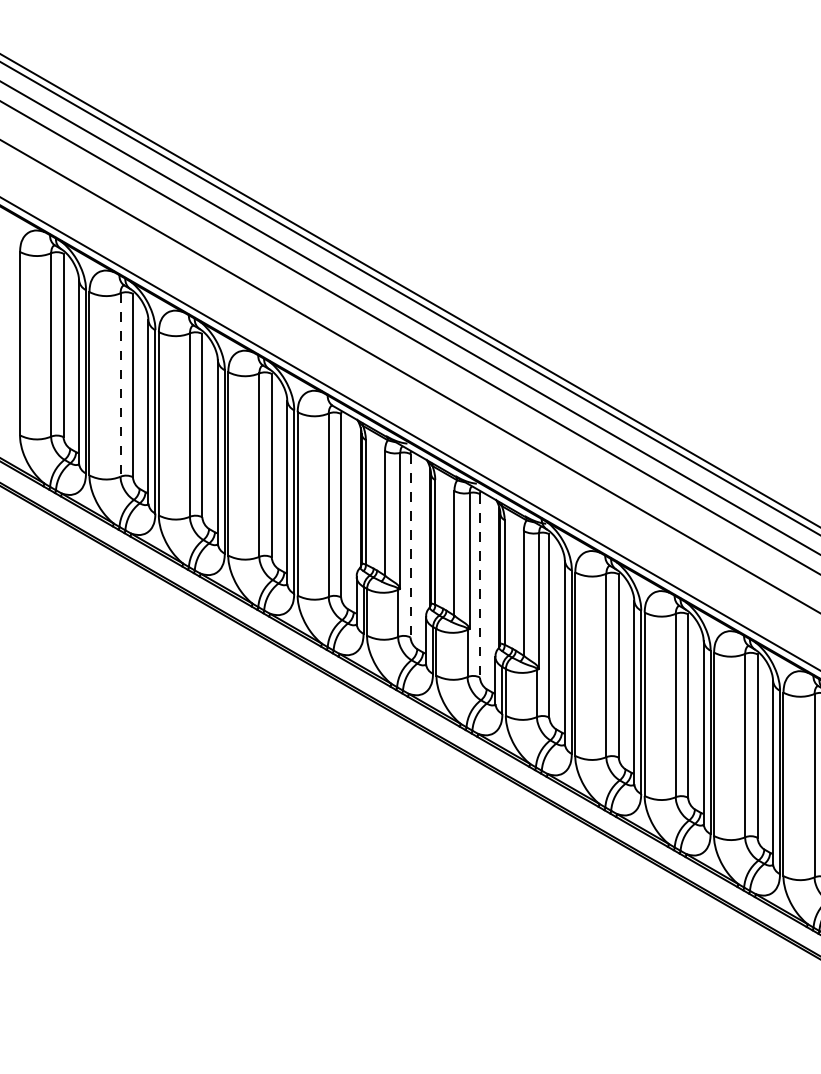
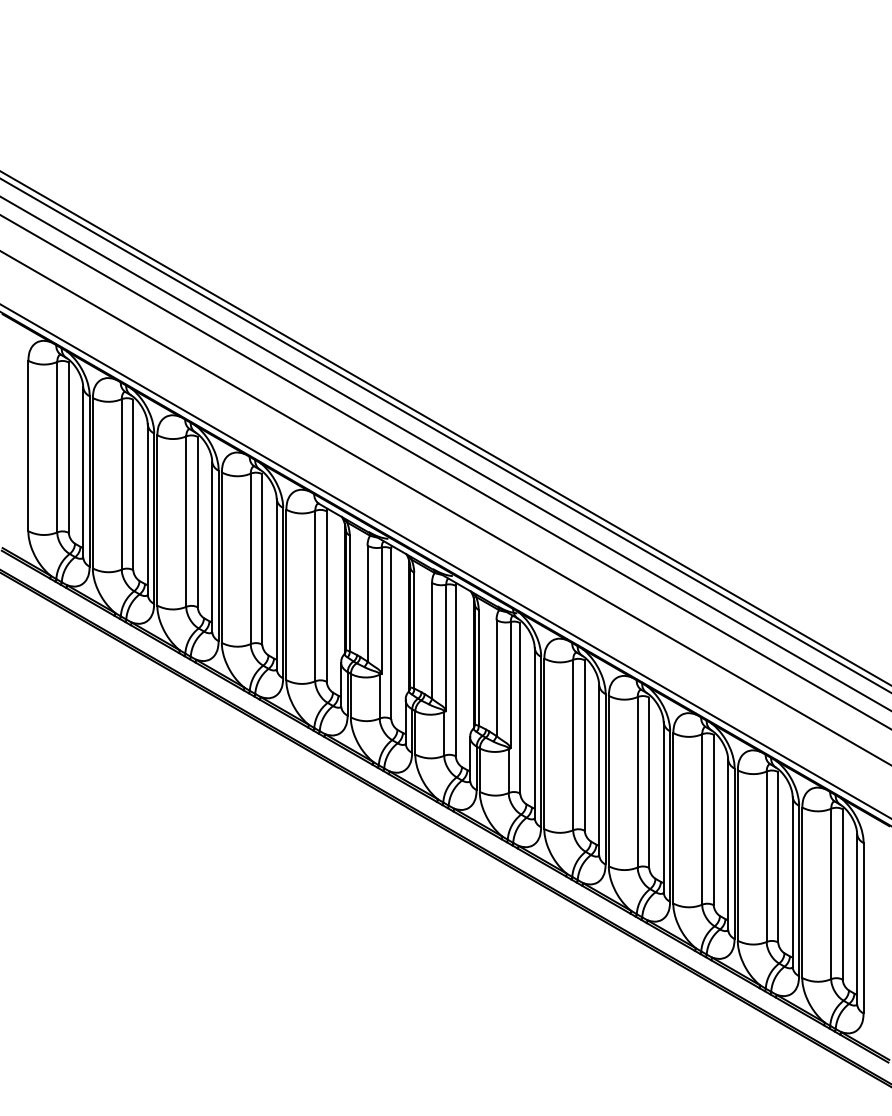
line: (120, 385) -> (121, 484), dashed -> solid
line: (410, 546) -> (391, 634), dashed -> solid
line: (479, 586) -> (455, 671), dashed -> solid

